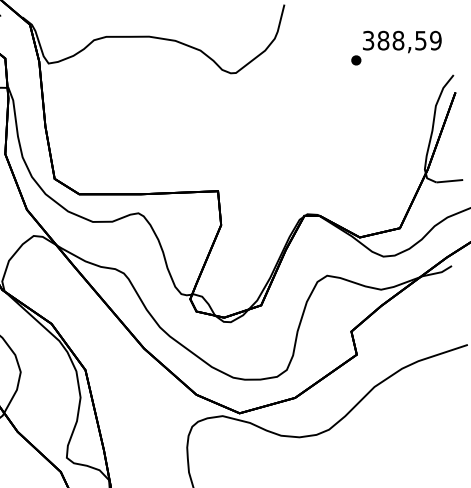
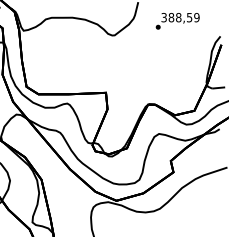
text: (395, 48) -> (177, 21), moved

